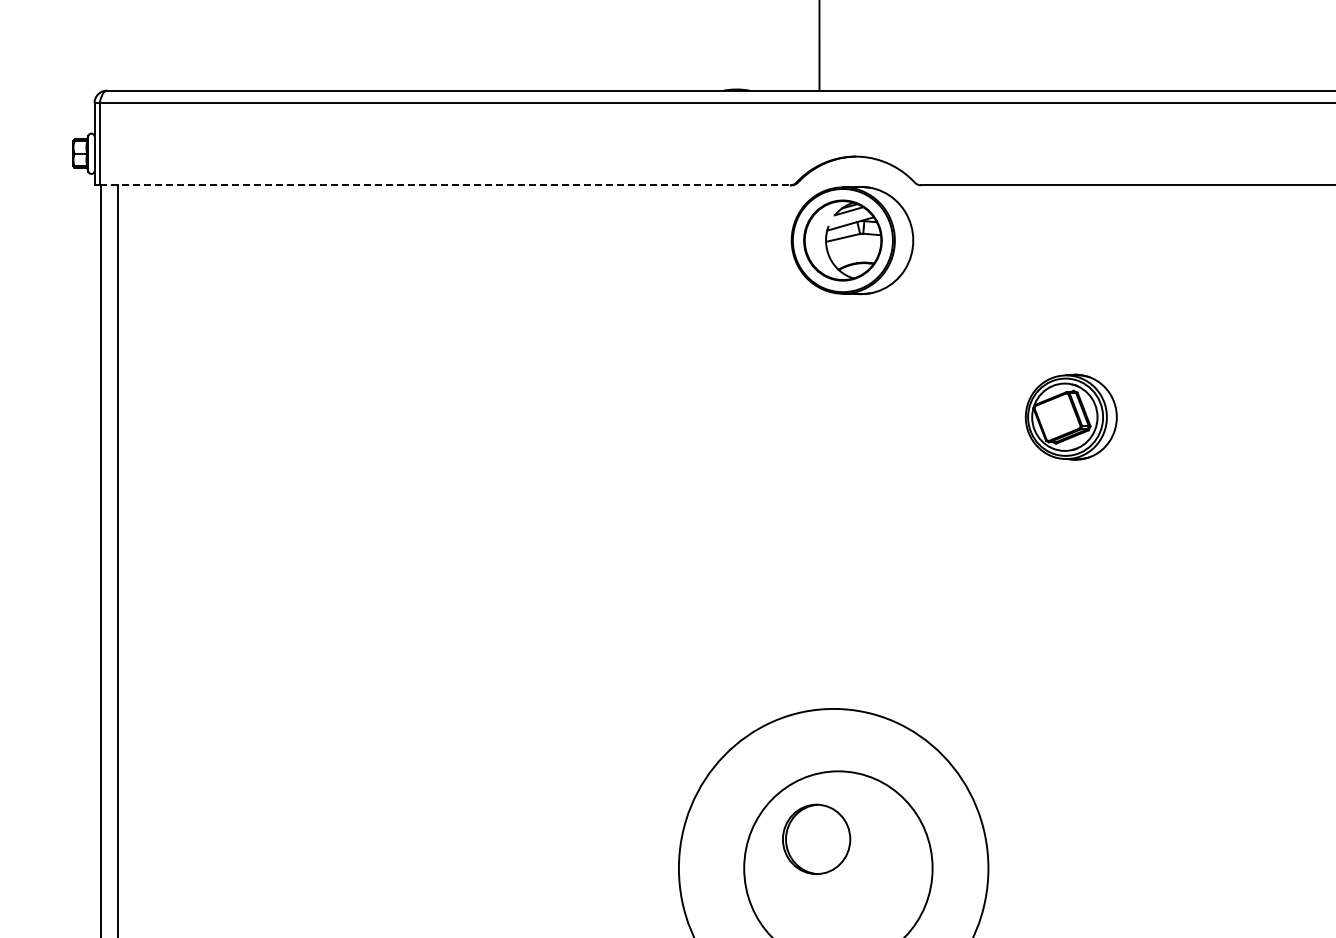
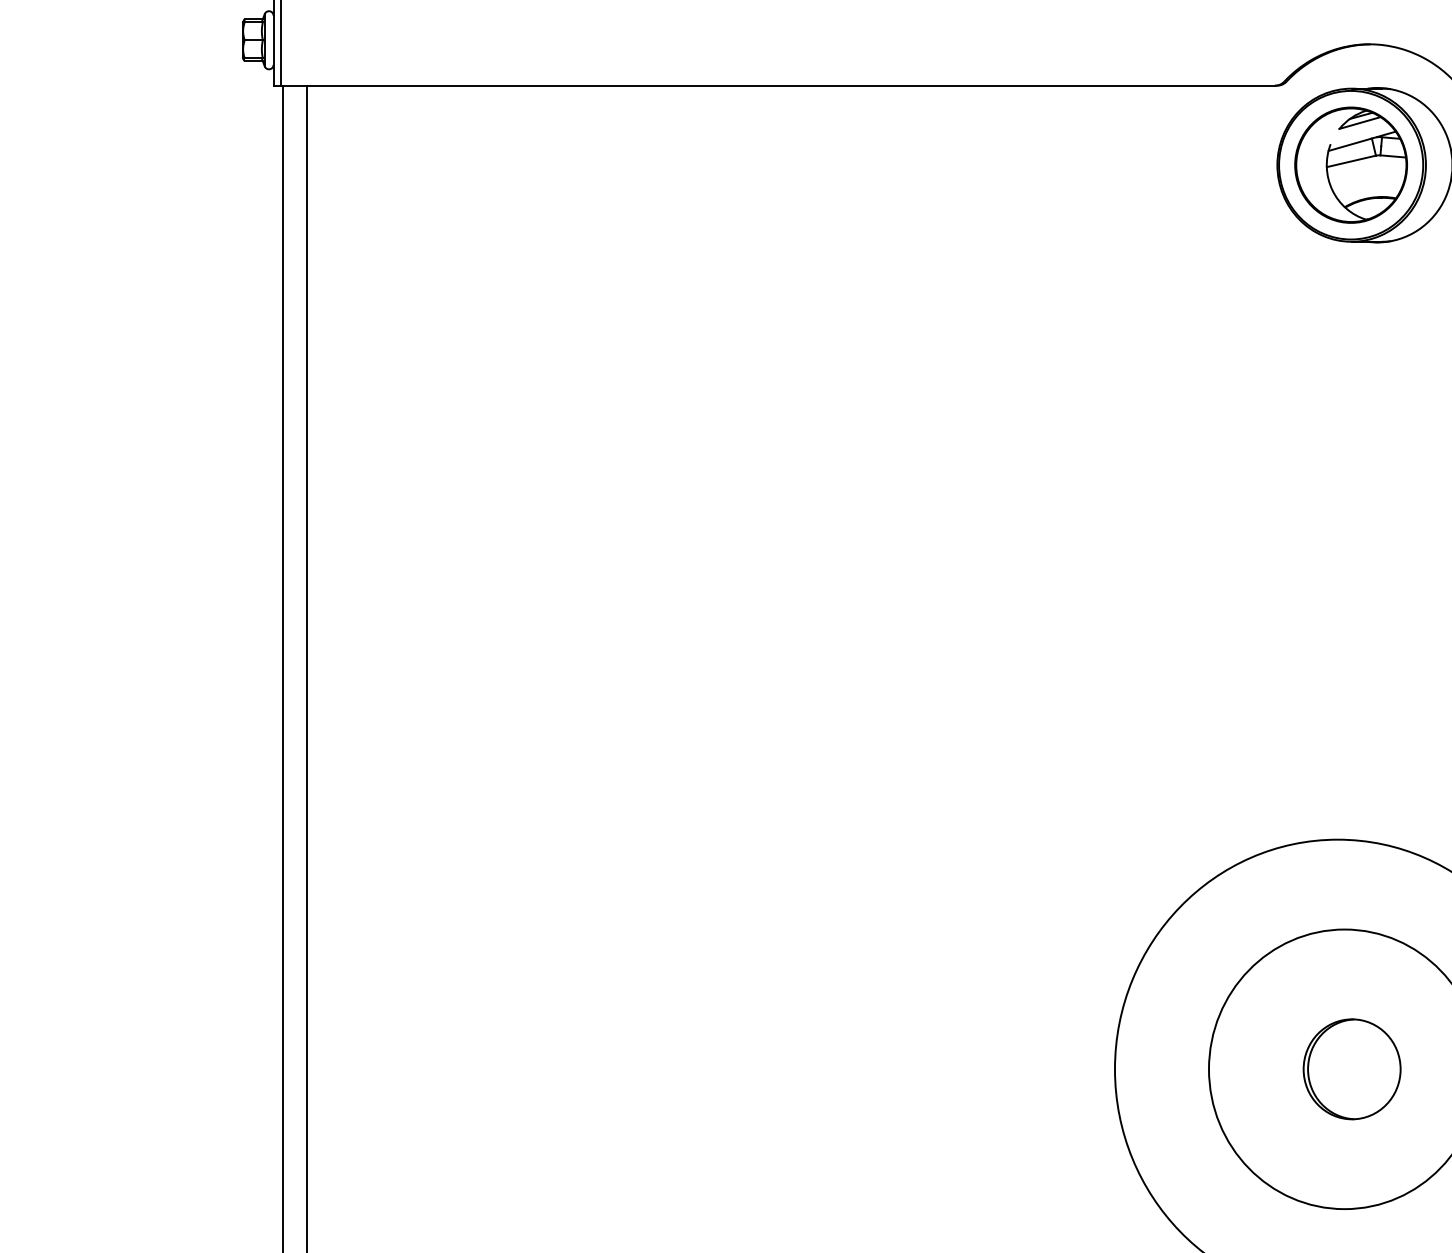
line: (445, 185) -> (778, 85), dashed -> solid
part: (816, 838) -> (1351, 1068), moved

